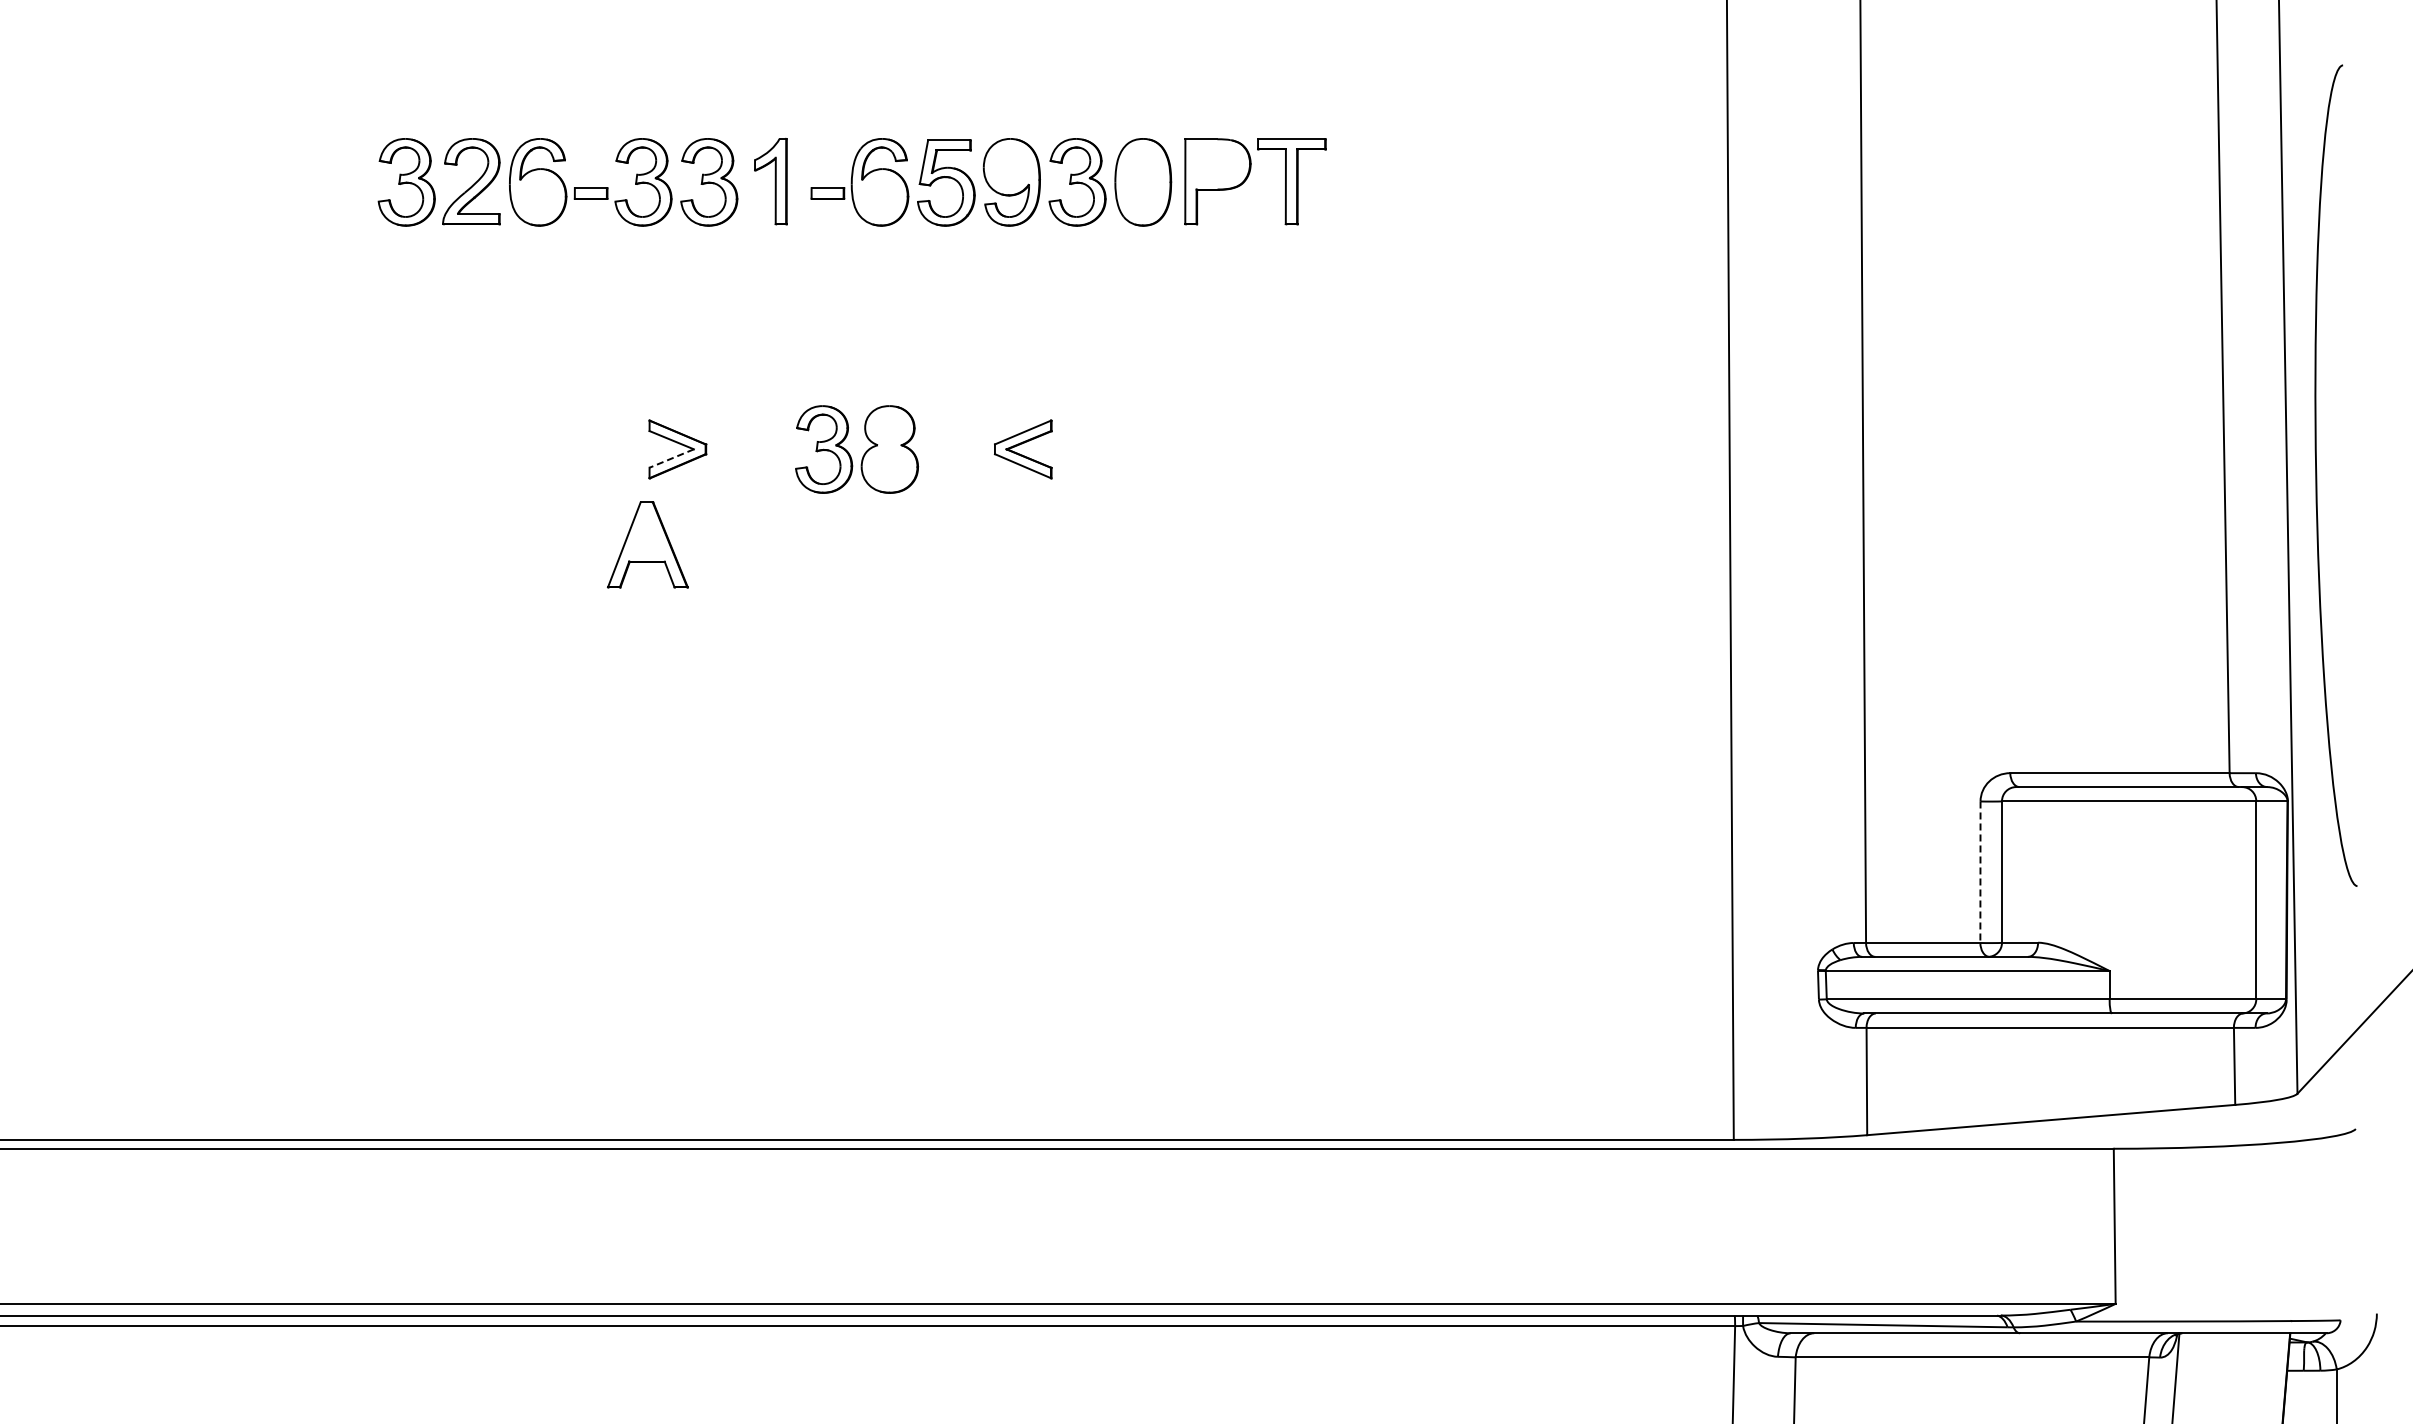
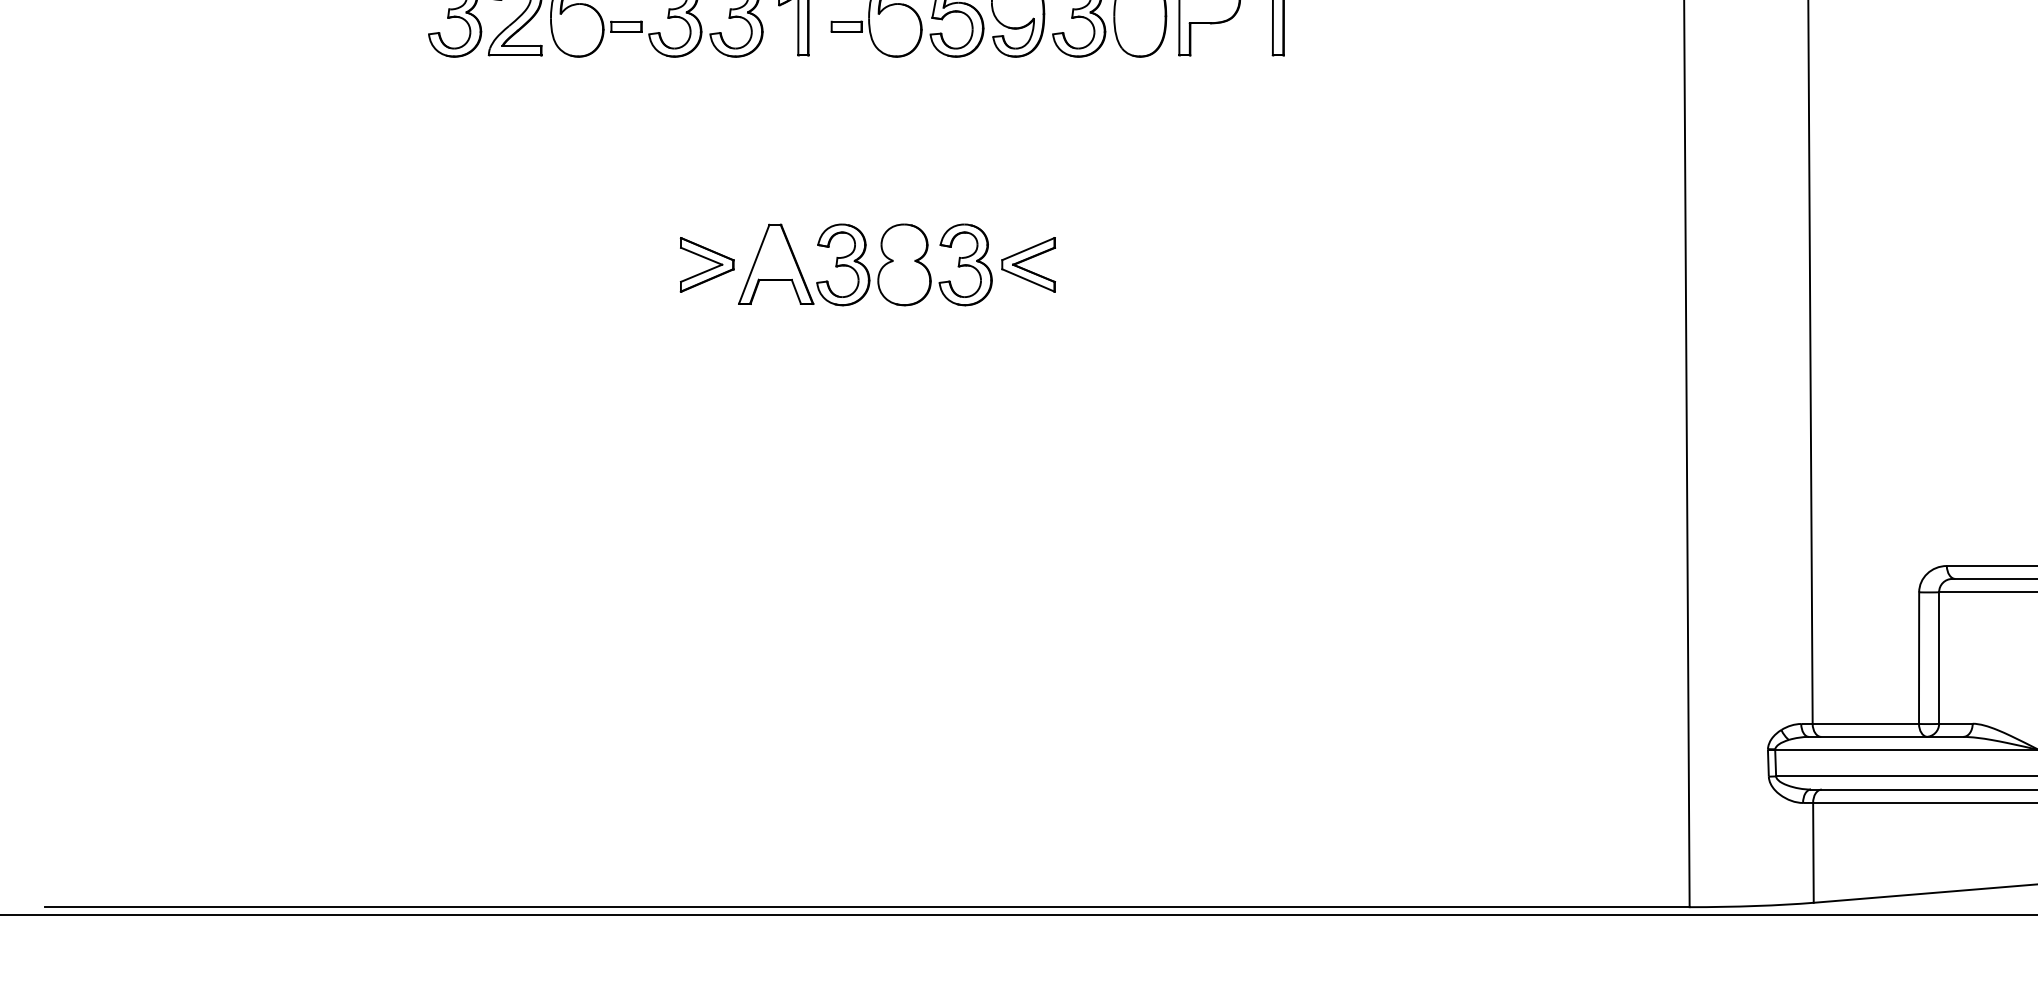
part: (955, 449) -> (965, 264), added
line: (671, 458) -> (701, 273), dashed -> solid
part: (647, 544) -> (775, 263), moved
line: (1980, 872) -> (1919, 658), dashed -> solid

